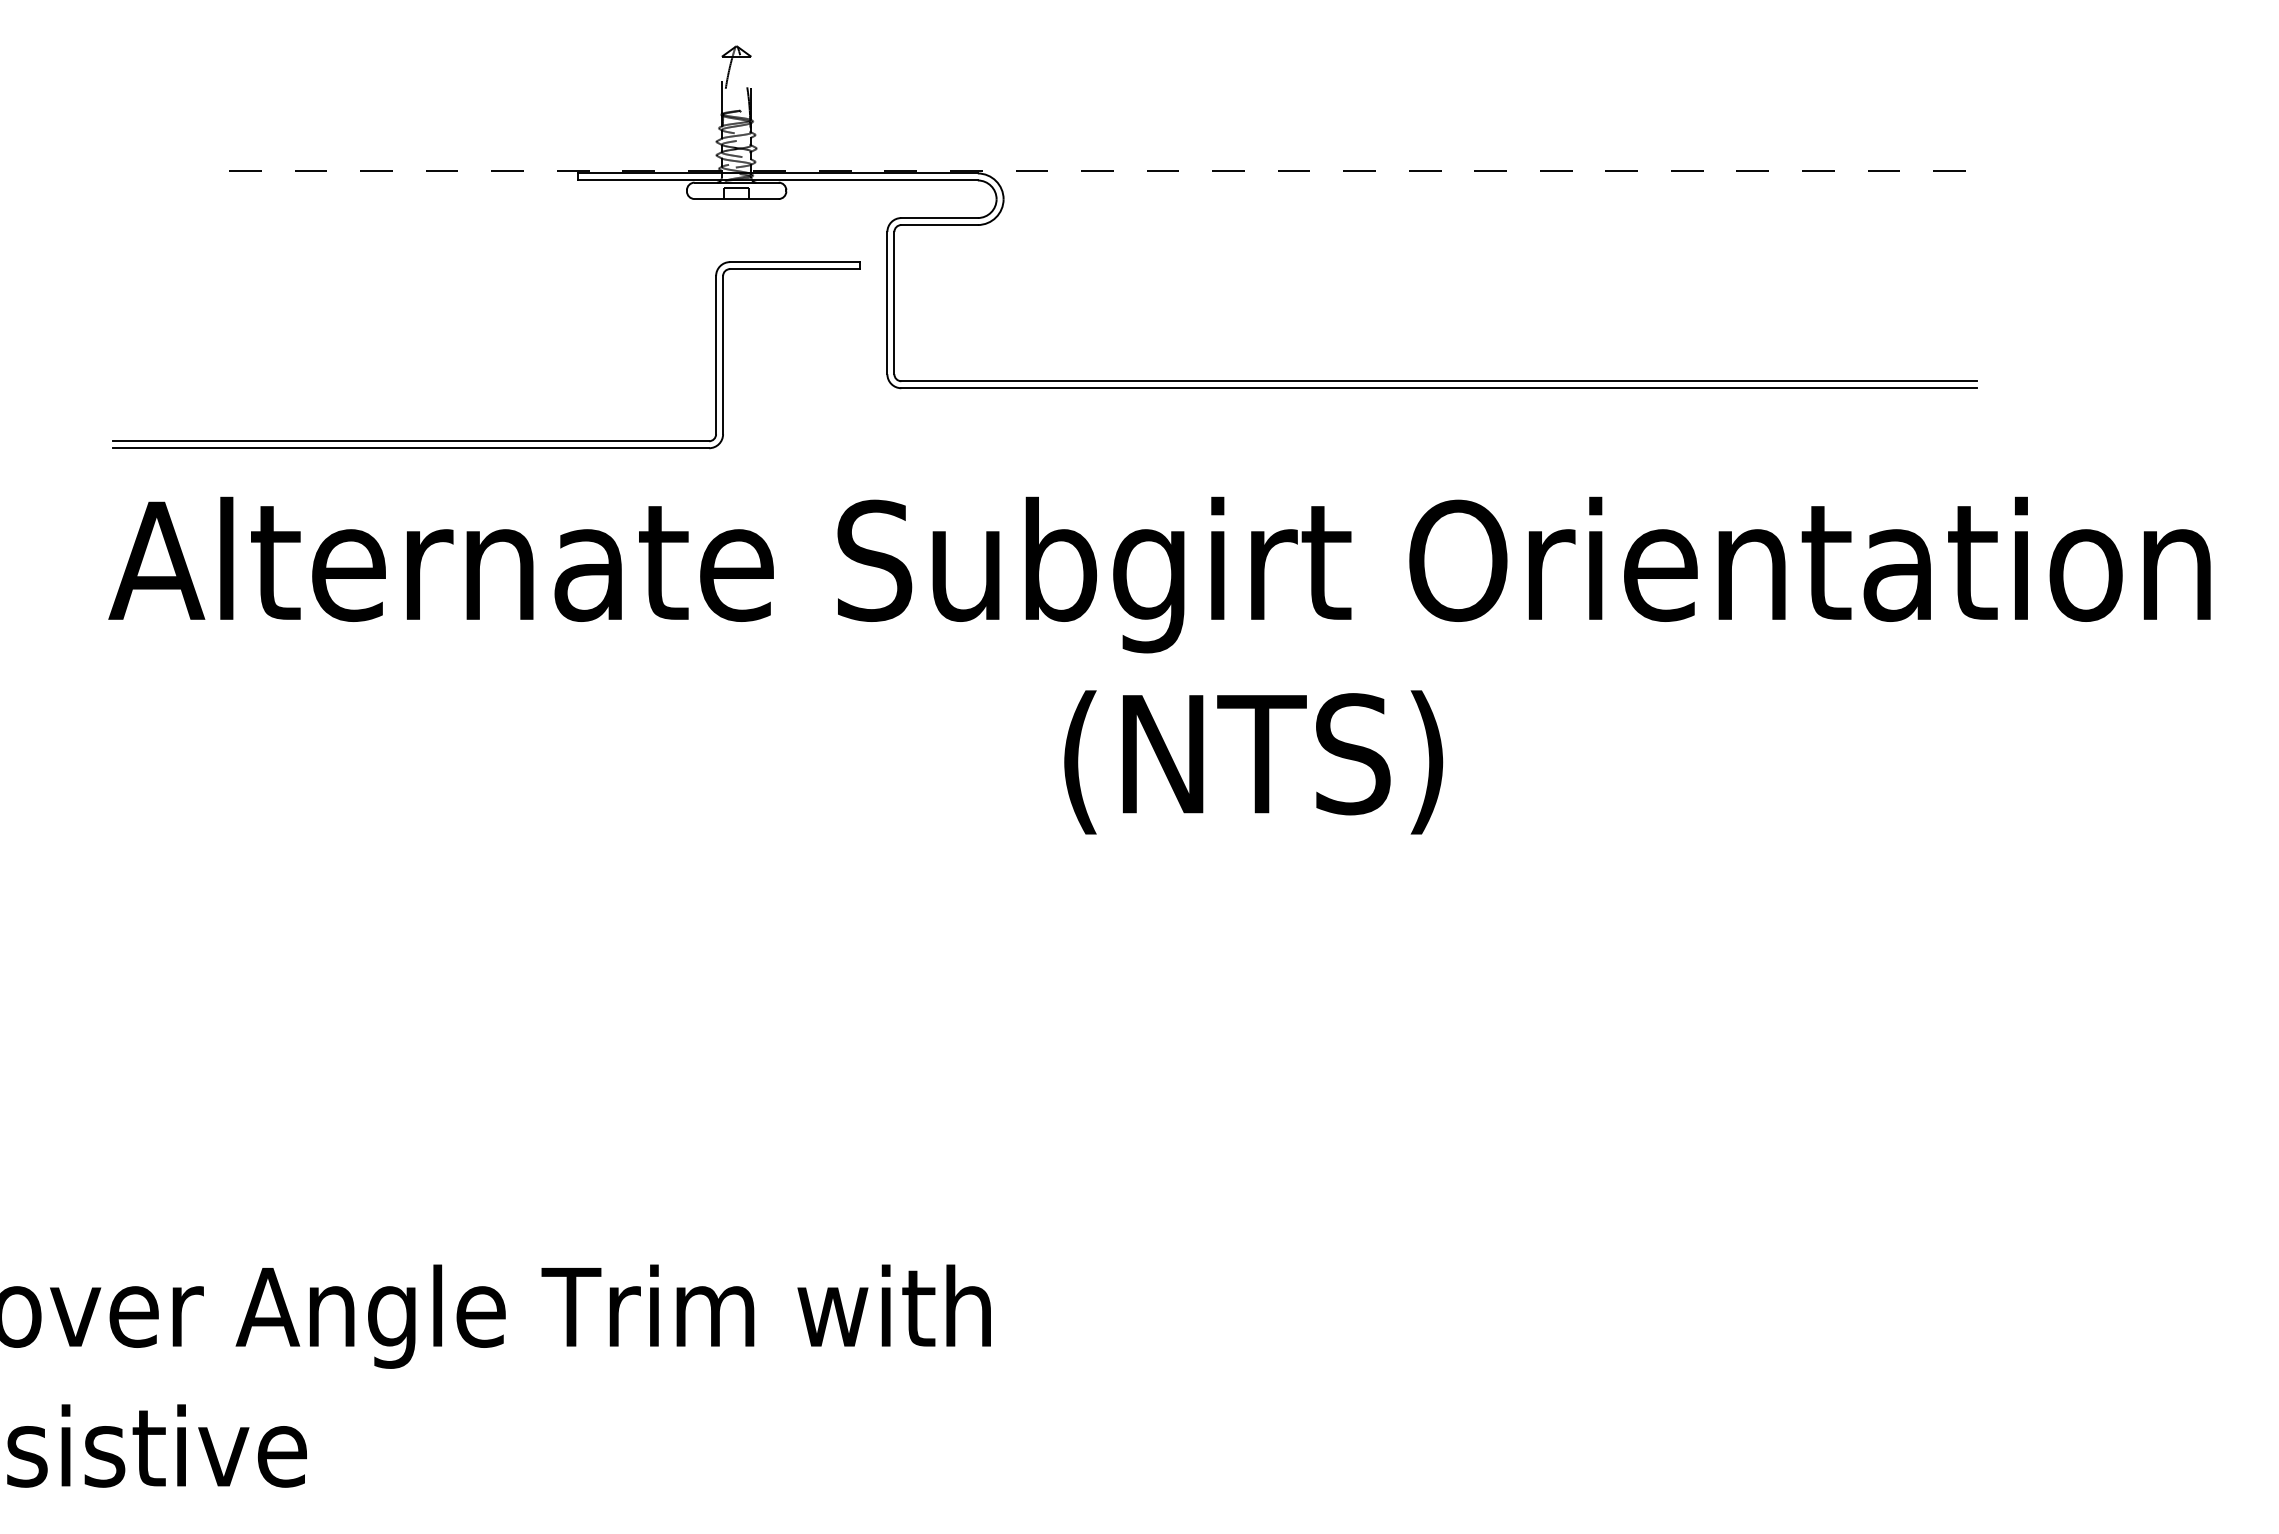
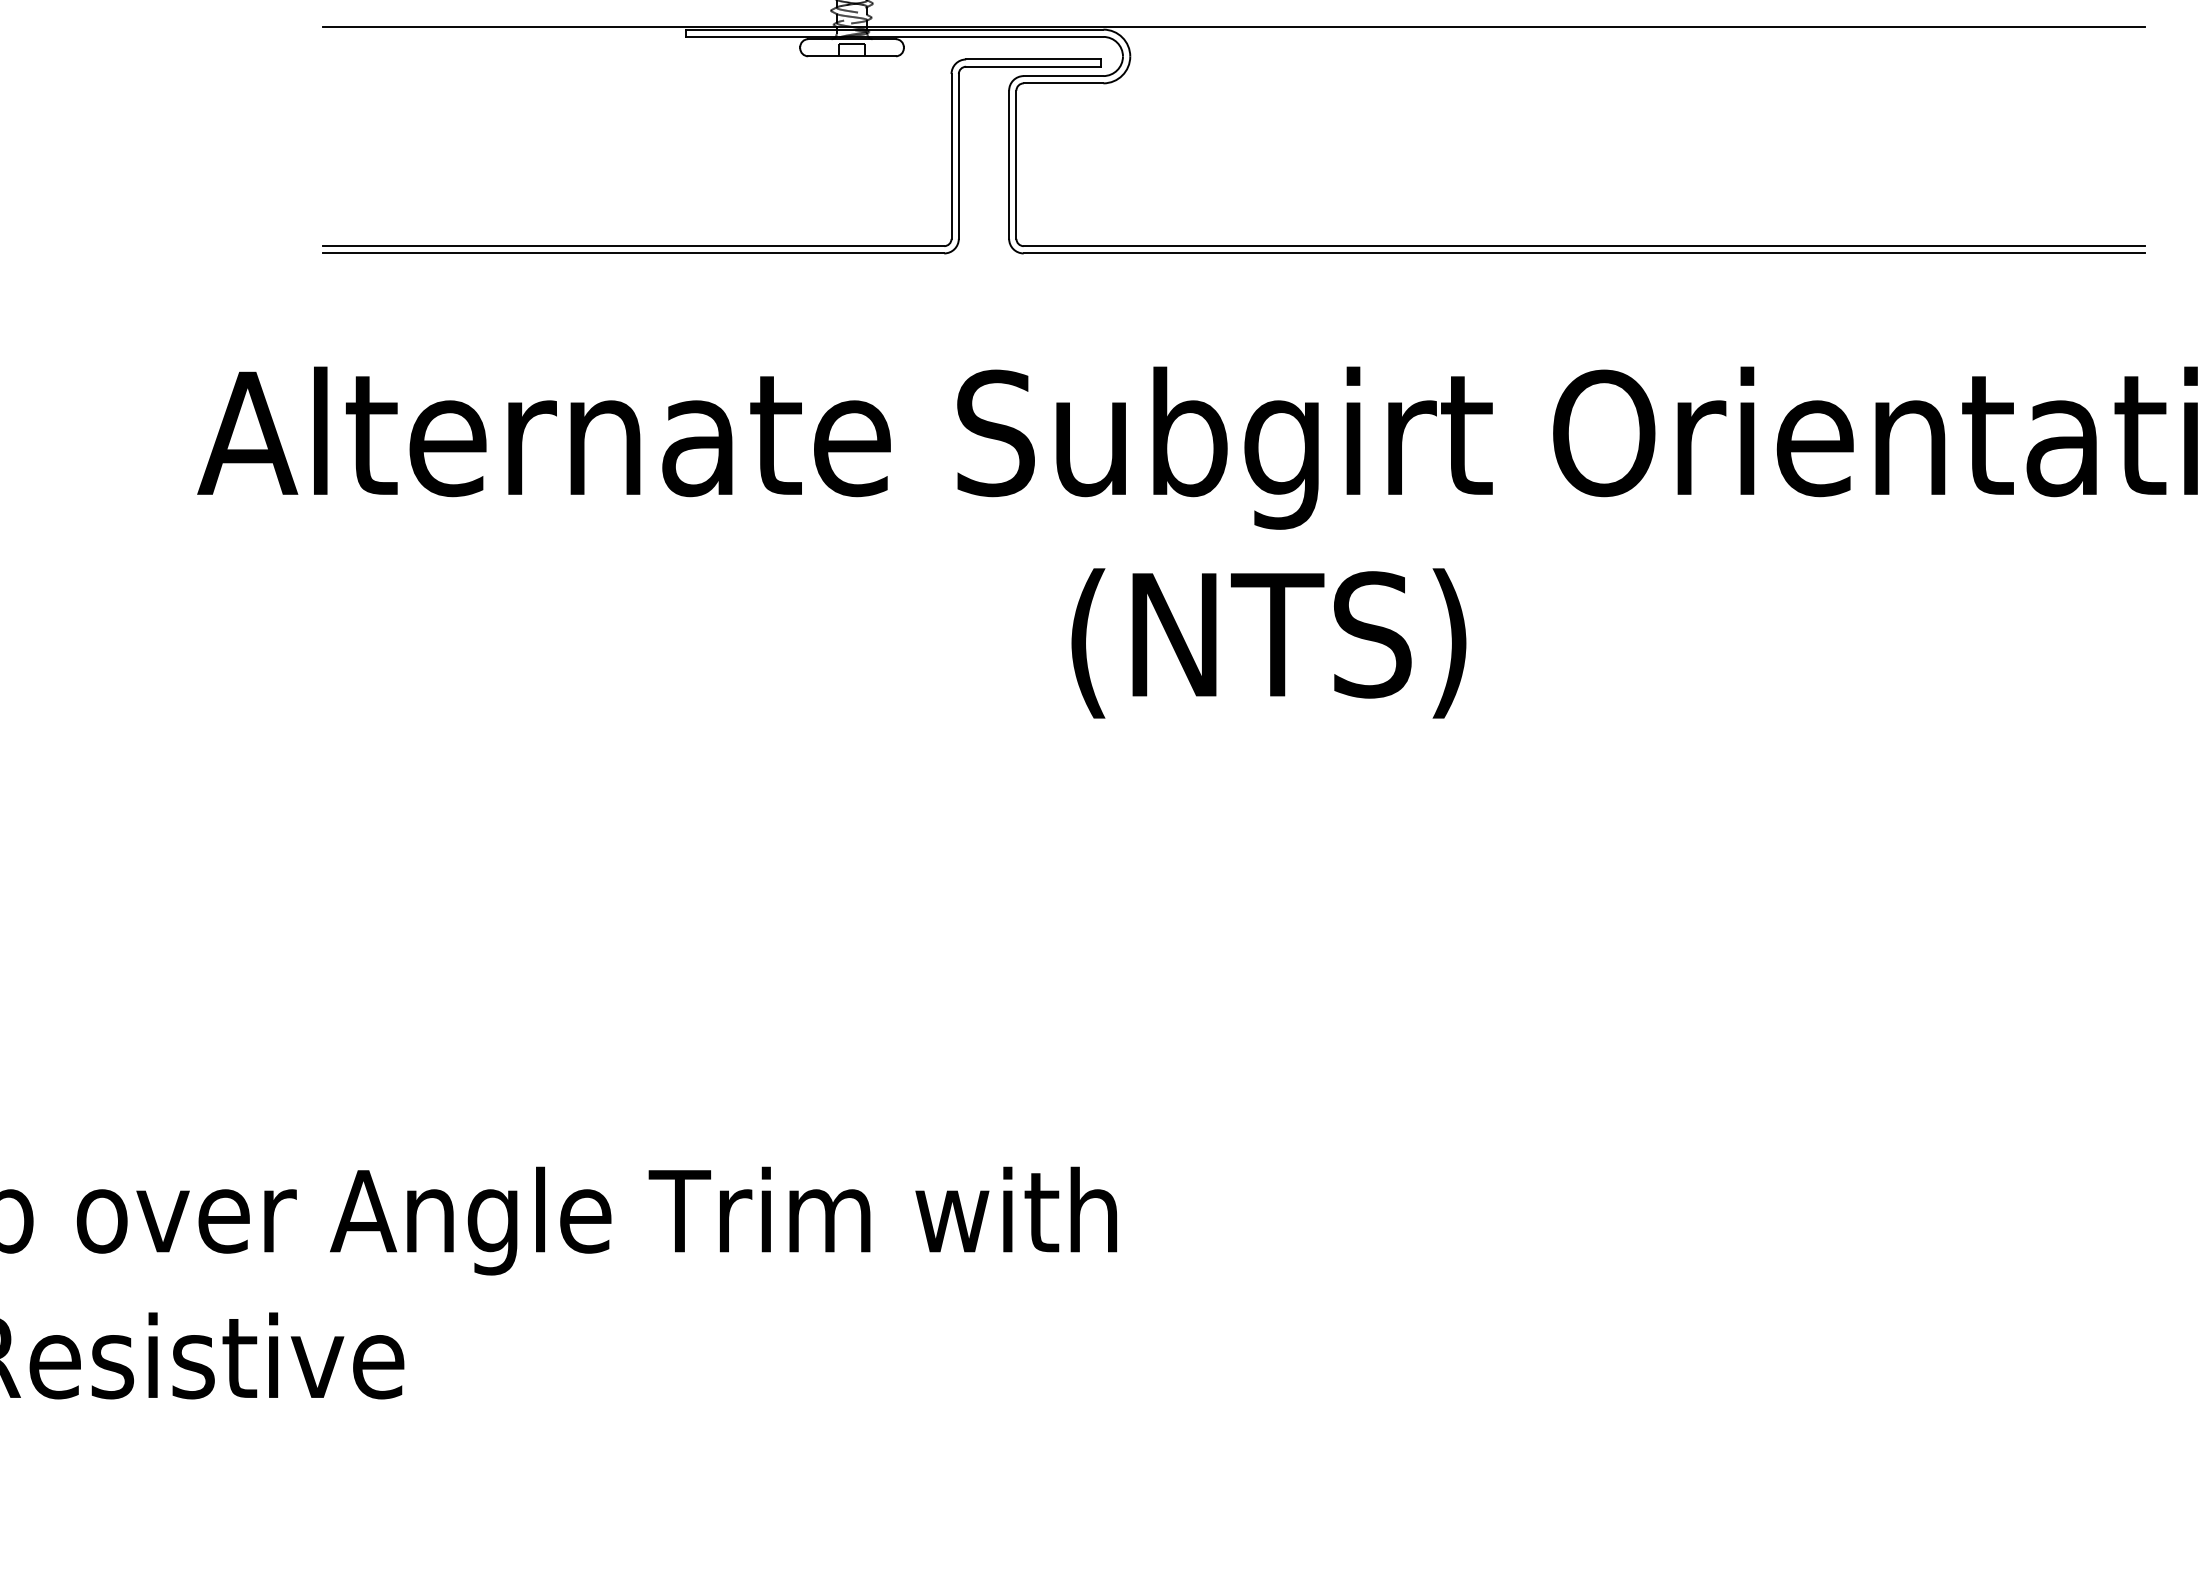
line: (1102, 171) -> (1233, 27), dashed -> solid
part: (486, 440) -> (712, 245), moved
text: (1253, 762) -> (1268, 643), moved

